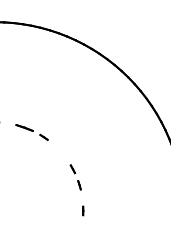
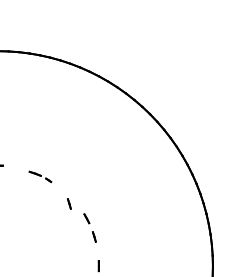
part: (32, 132) -> (40, 176), size x0.6
part: (56, 155) -> (68, 203), added

